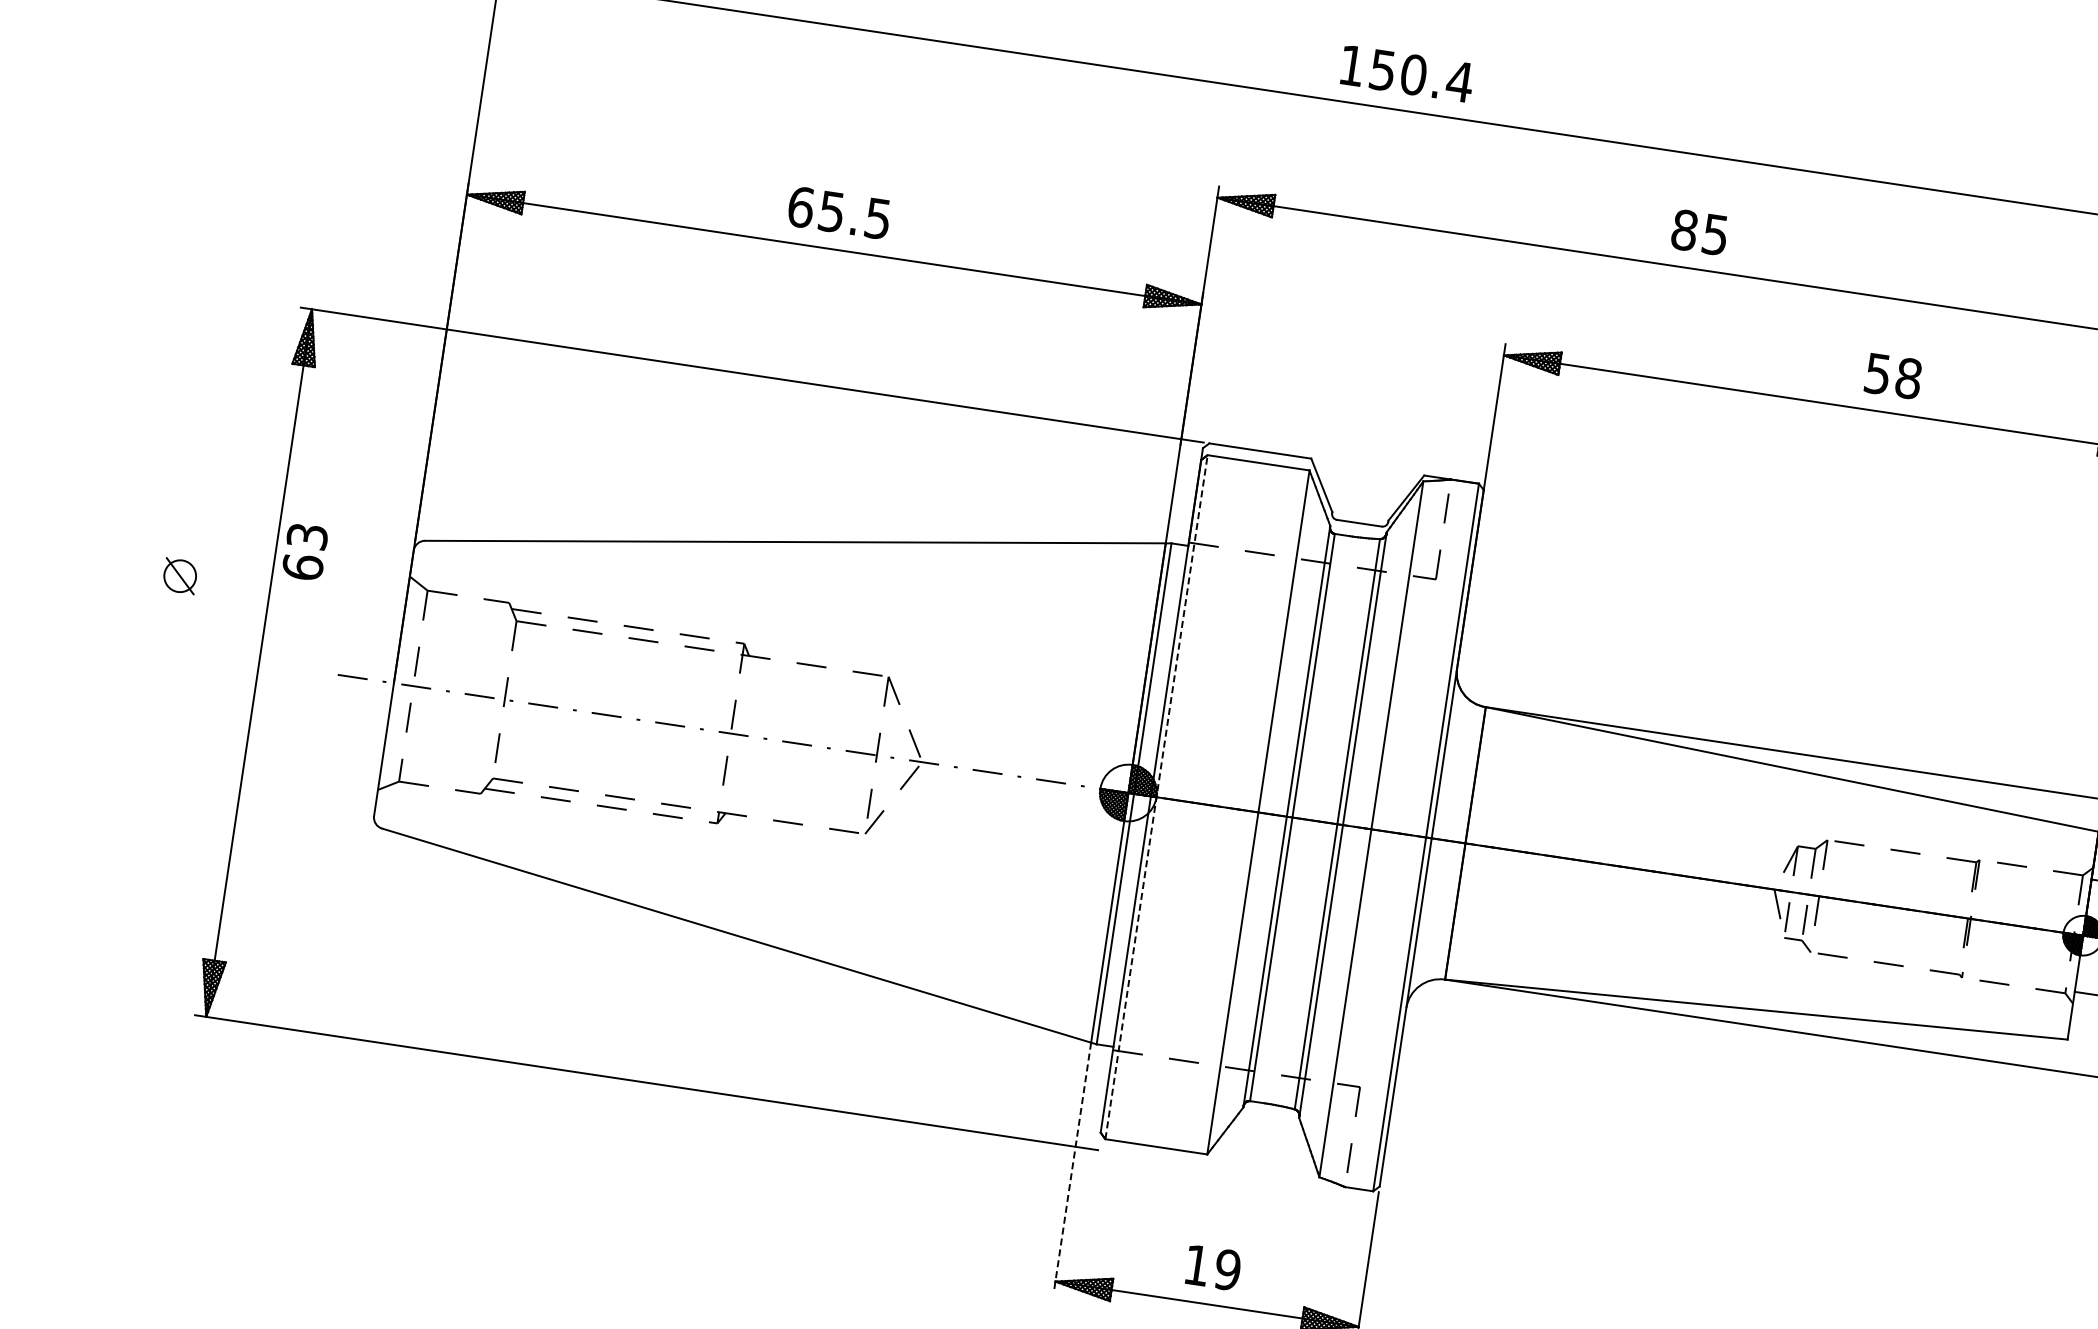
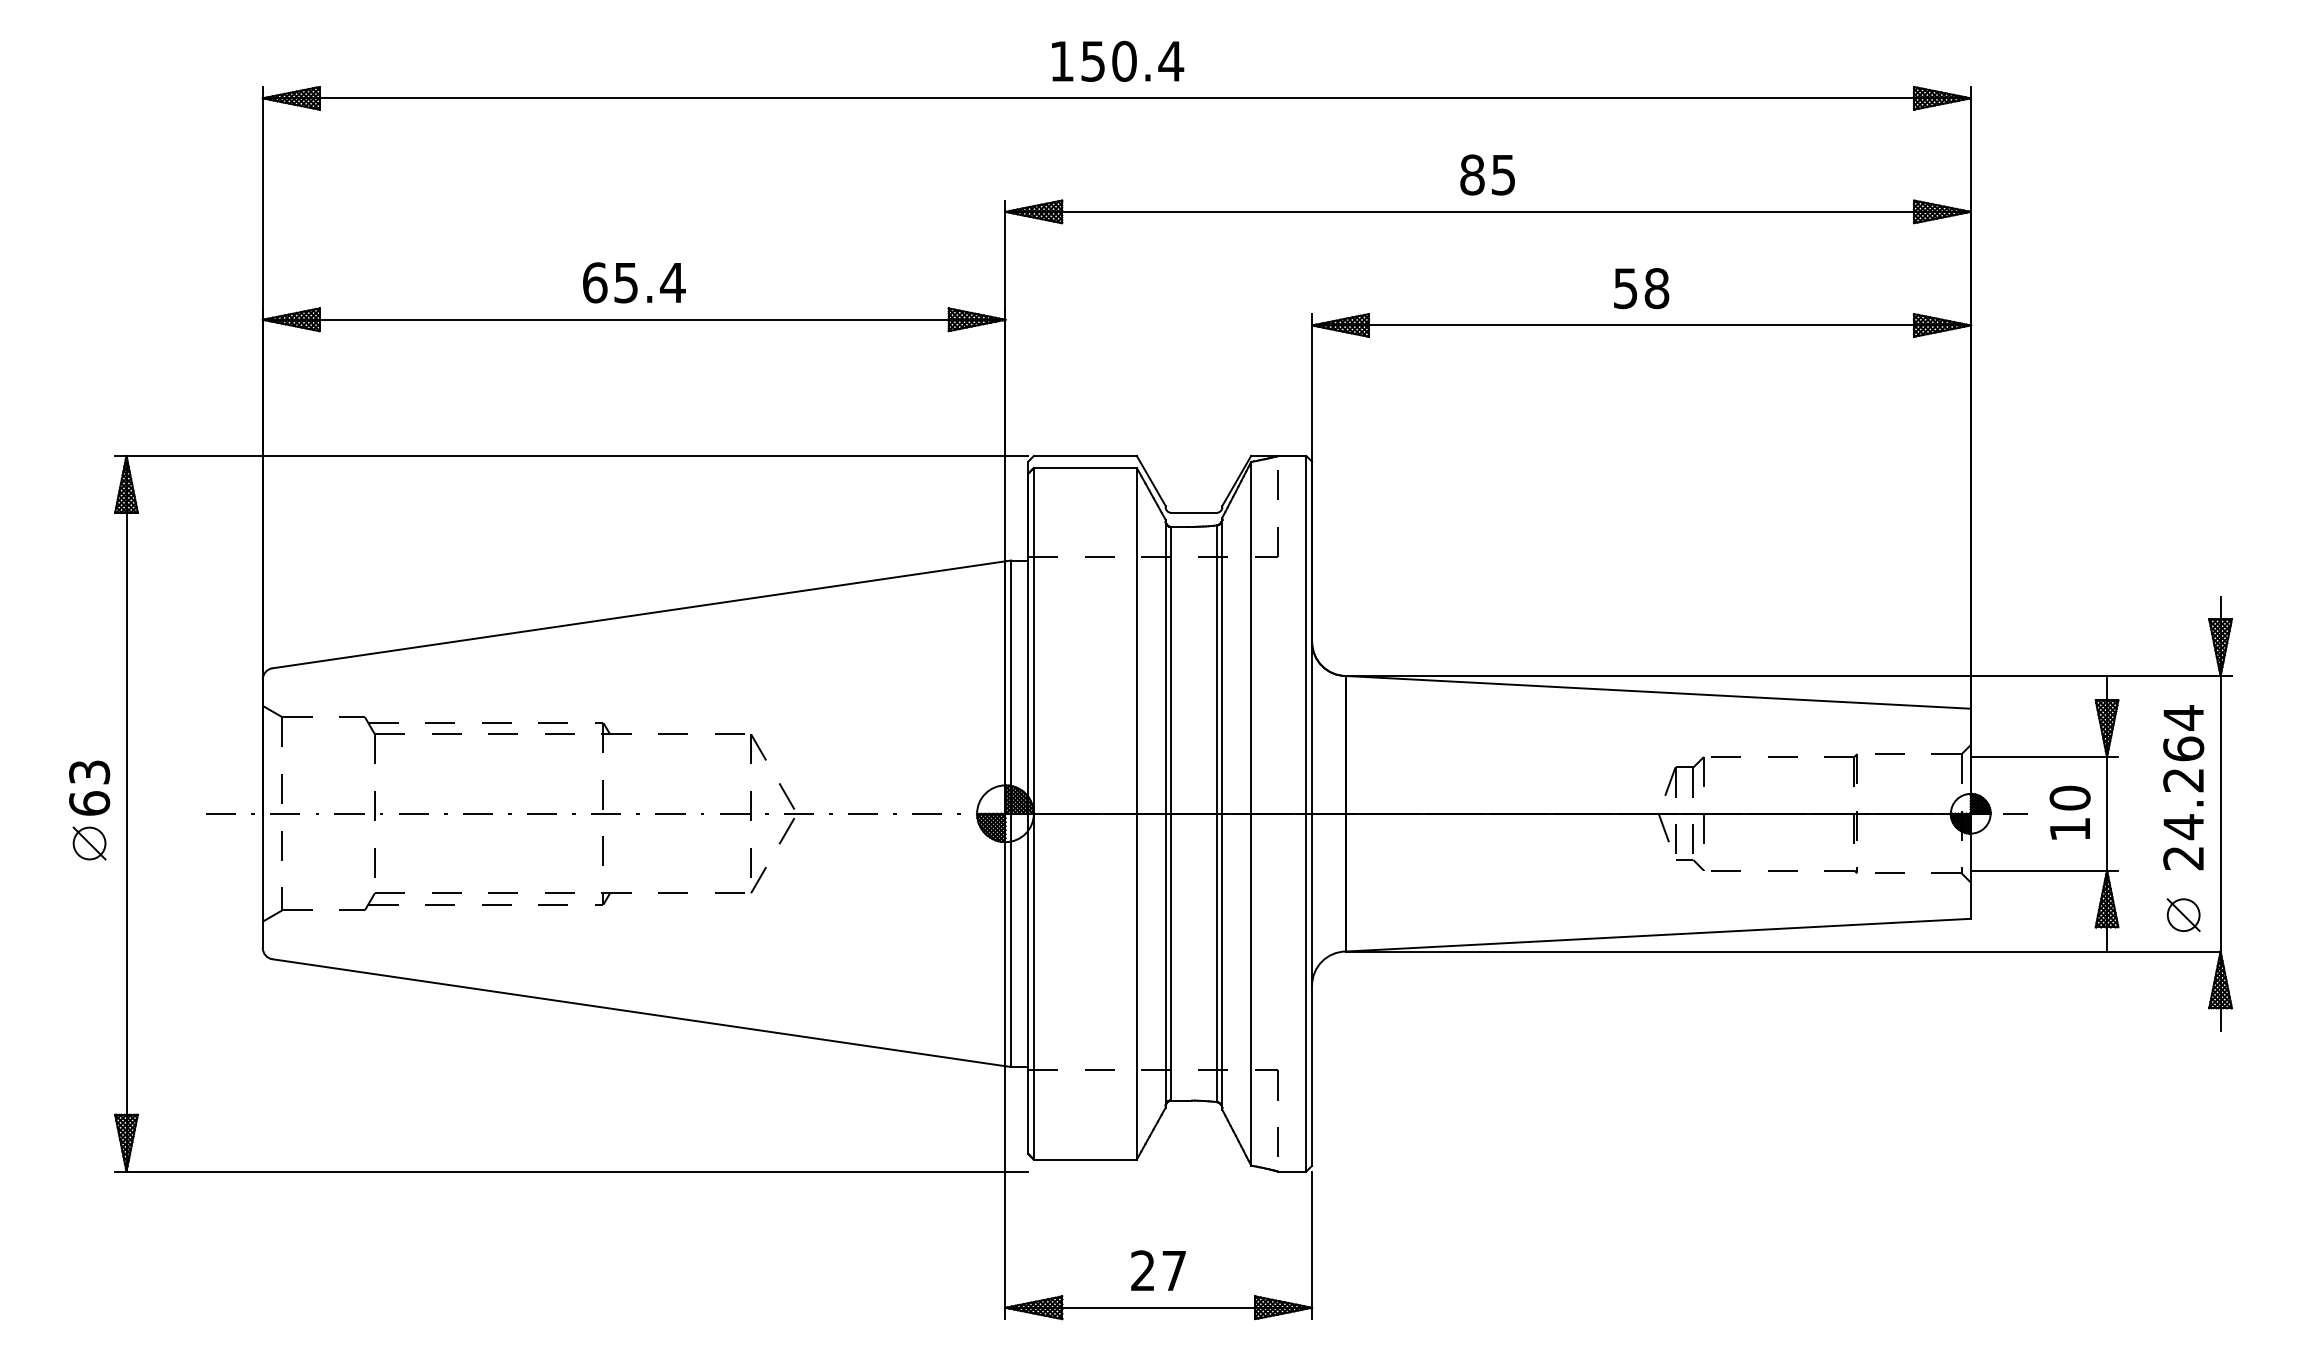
text: (1407, 73) -> (1118, 60), moved
text: (877, 219) -> (672, 283), 65.5 -> 65.4
text: (1893, 376) -> (1641, 288), moved
text: (305, 551) -> (89, 787), moved
part: (180, 576) -> (89, 843), moved
line: (1156, 796) -> (1033, 813), dashed -> solid
line: (1072, 1168) -> (1005, 1193), dashed -> solid
text: (1212, 1267) -> (1158, 1270), 19 -> 27

